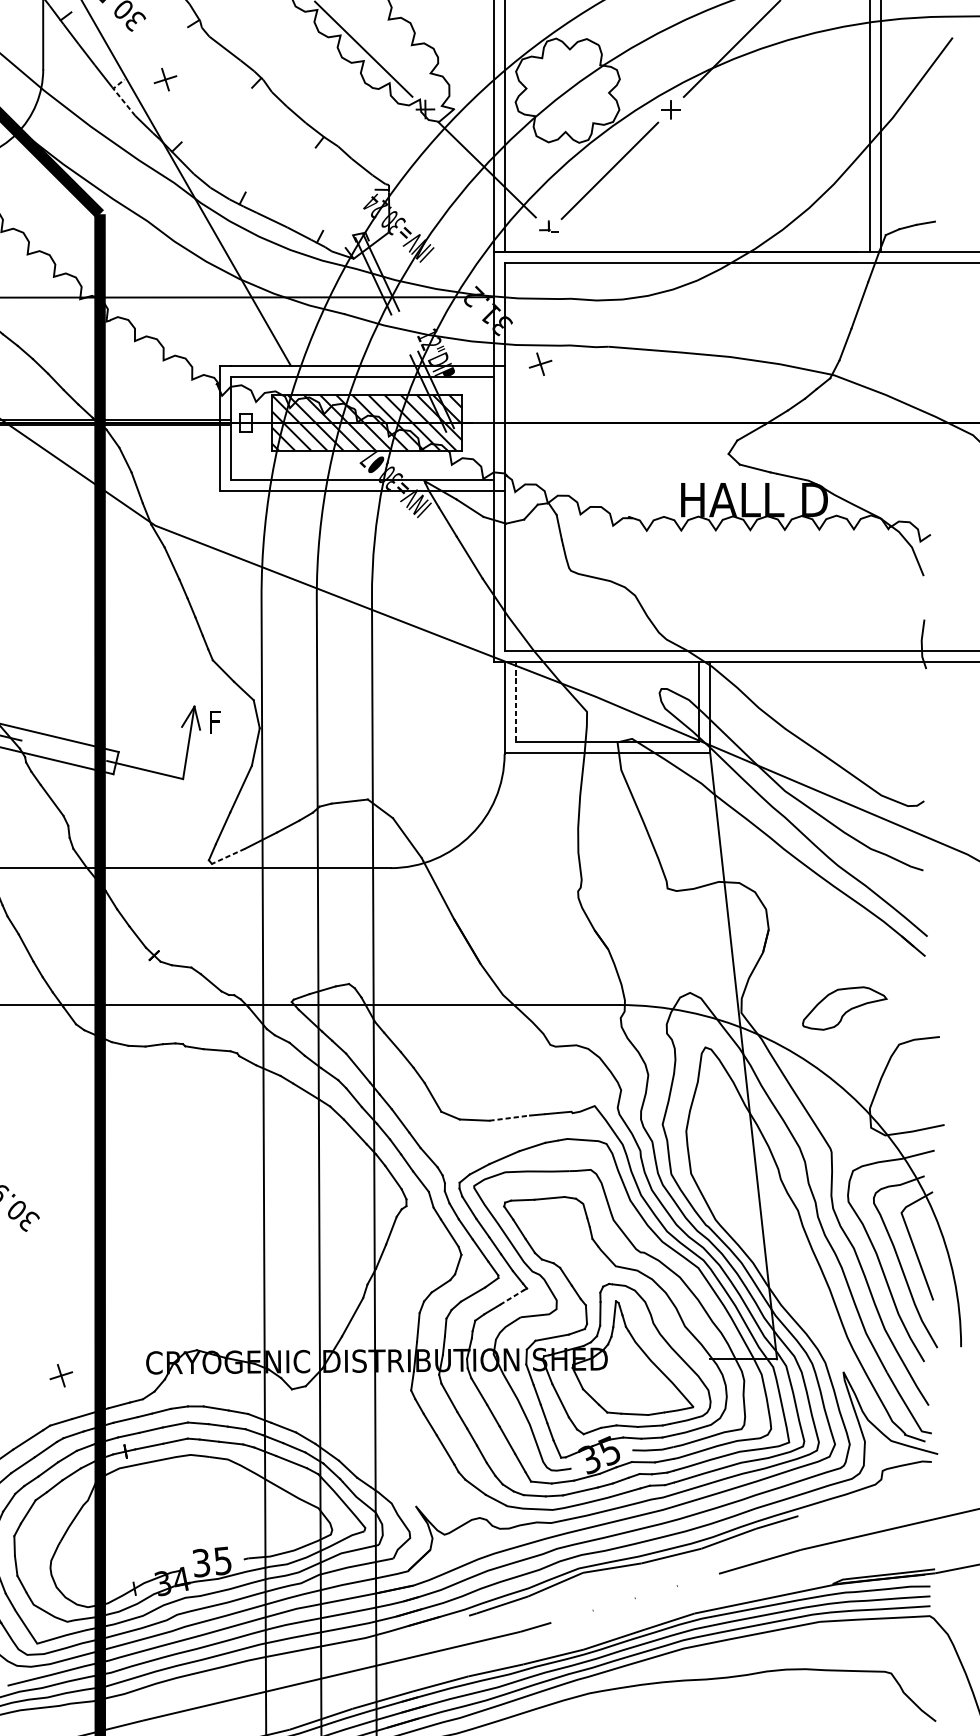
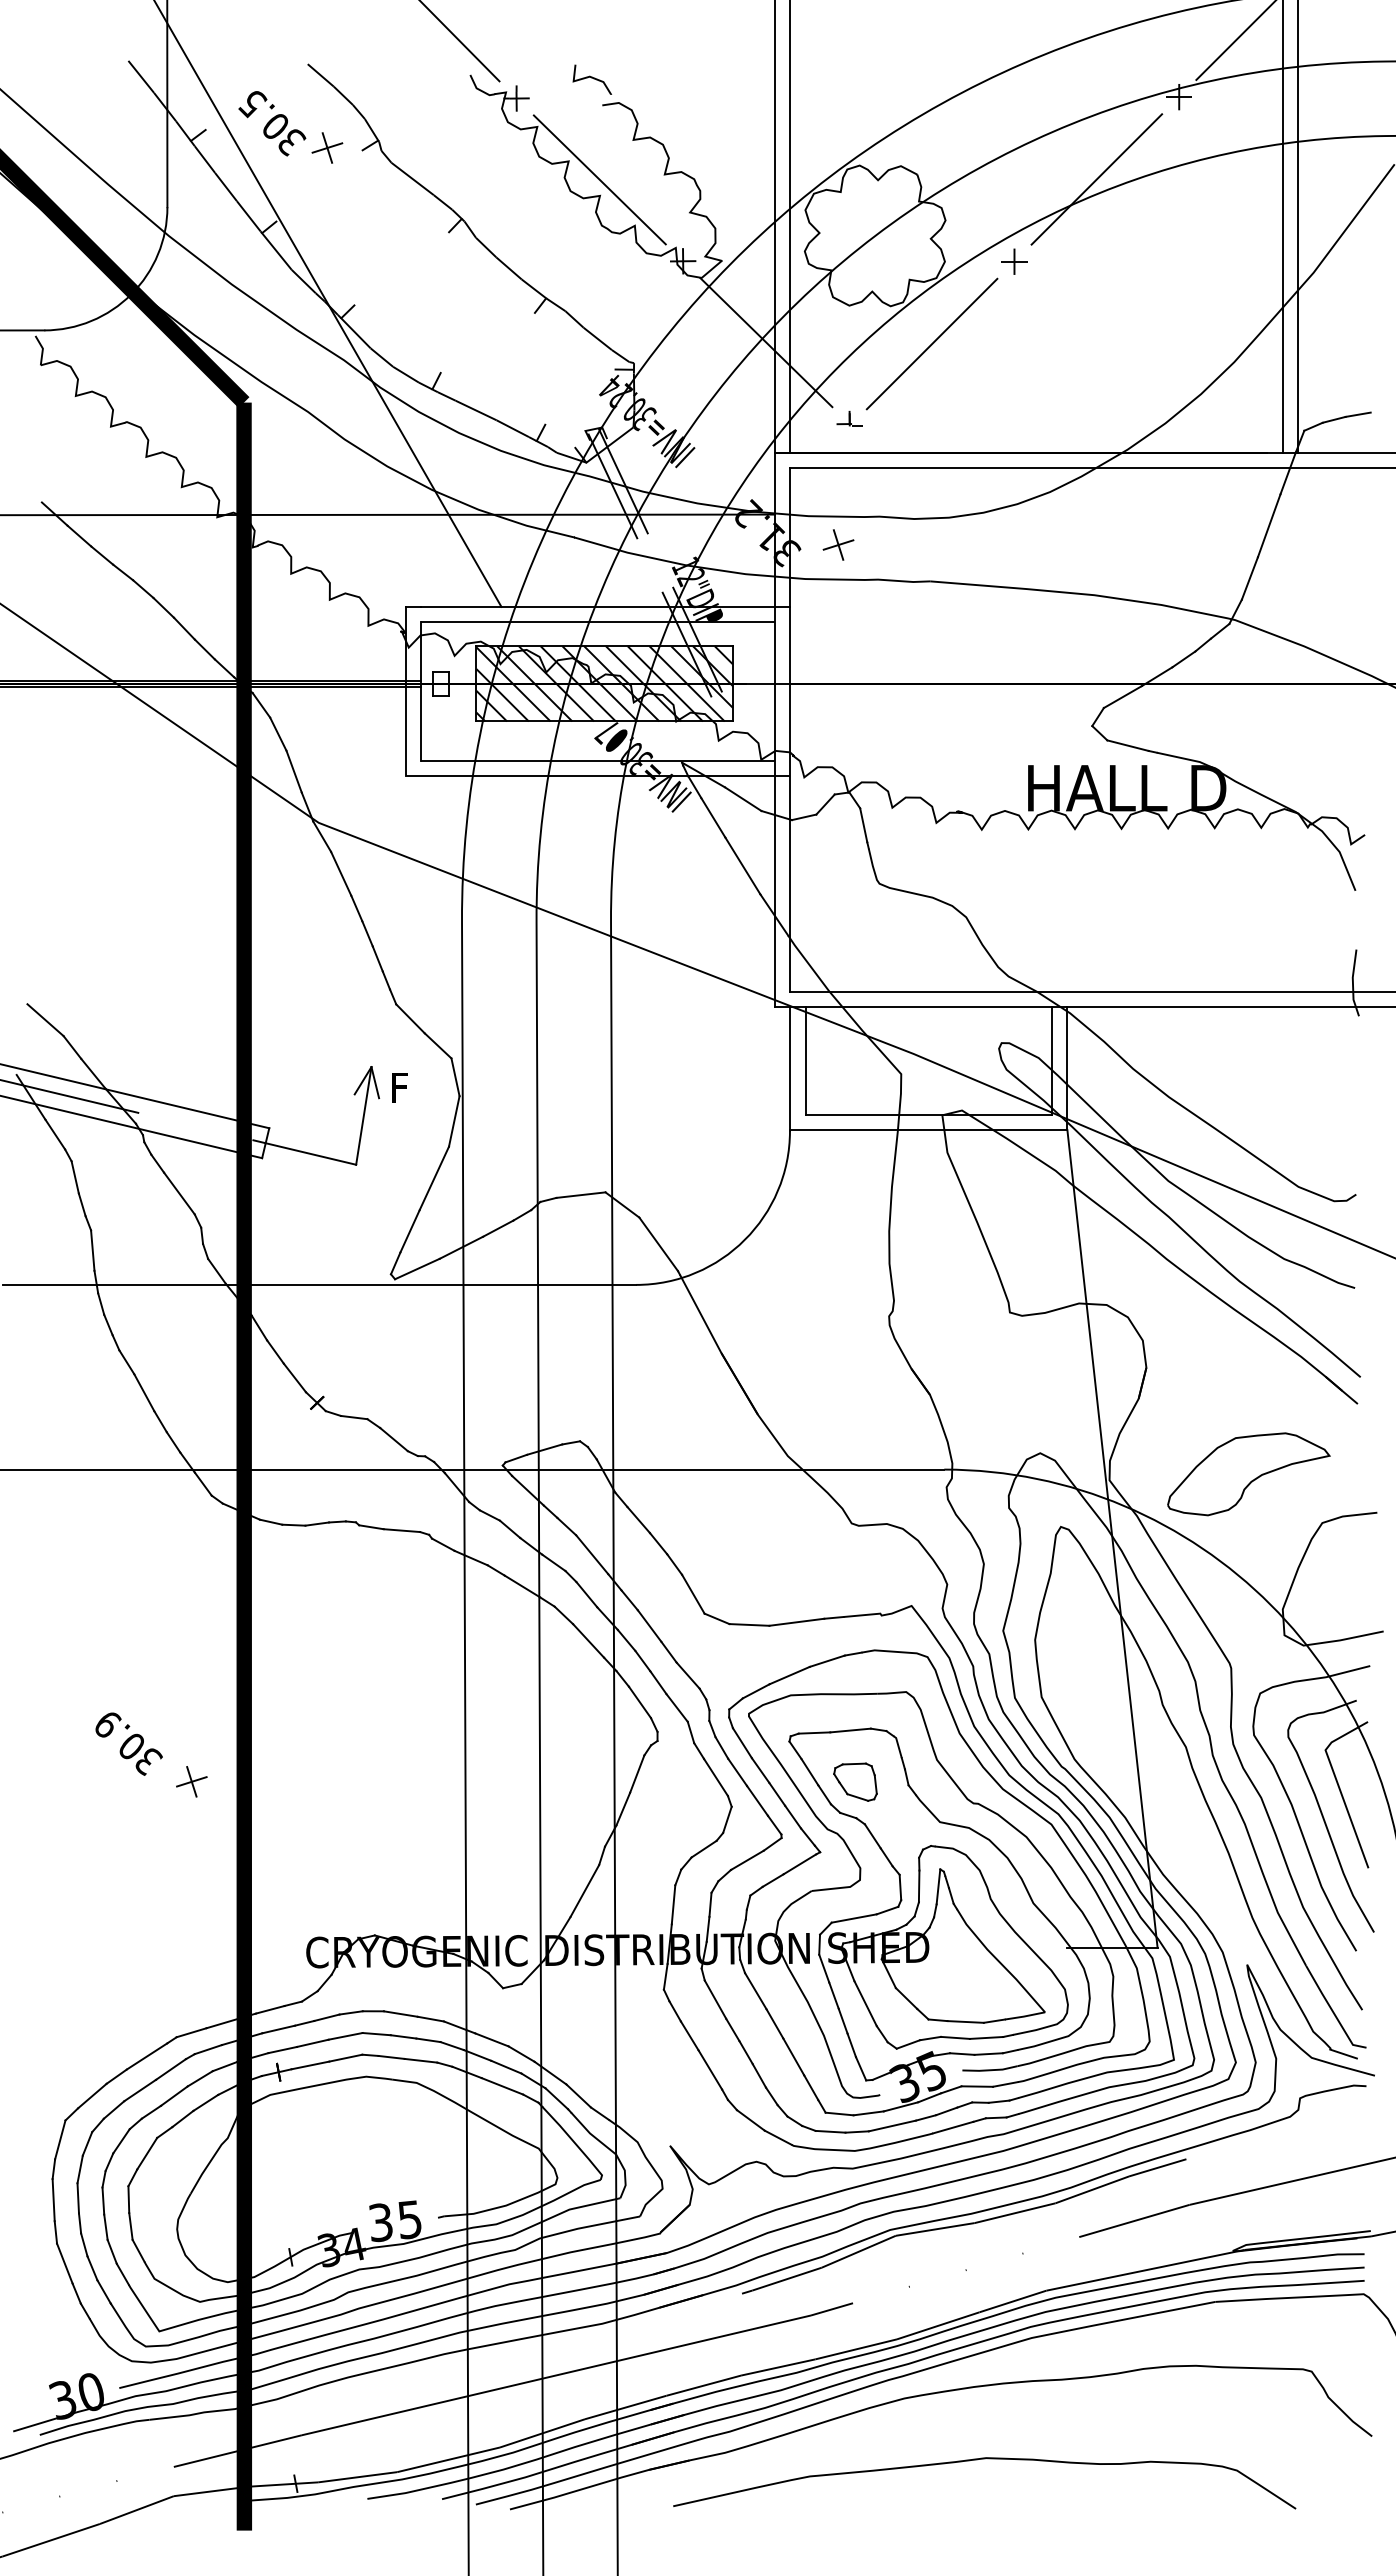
part: (165, 79) -> (327, 147), moved
line: (119, 96) -> (270, 243), dashed -> solid
part: (540, 363) -> (838, 544), moved
line: (516, 701) -> (805, 1060), dashed -> solid
line: (228, 856) -> (417, 1269), dashed -> solid
part: (844, 1008) -> (1248, 1474), size x1.43
line: (509, 1118) -> (796, 1622), dashed -> solid
part: (553, 1236) -> (855, 1781), added
line: (511, 1297) -> (799, 1864), dashed -> solid
part: (61, 1375) -> (191, 1781), moved

